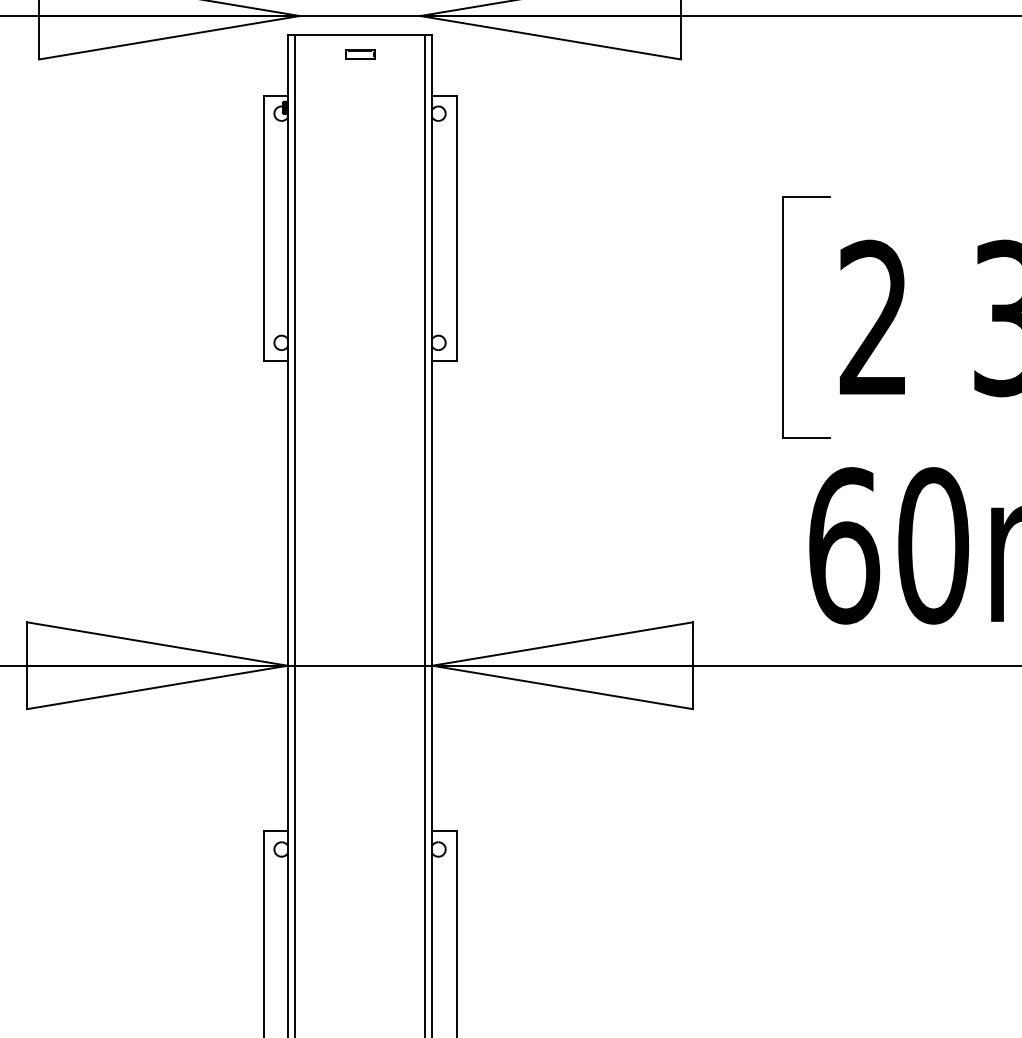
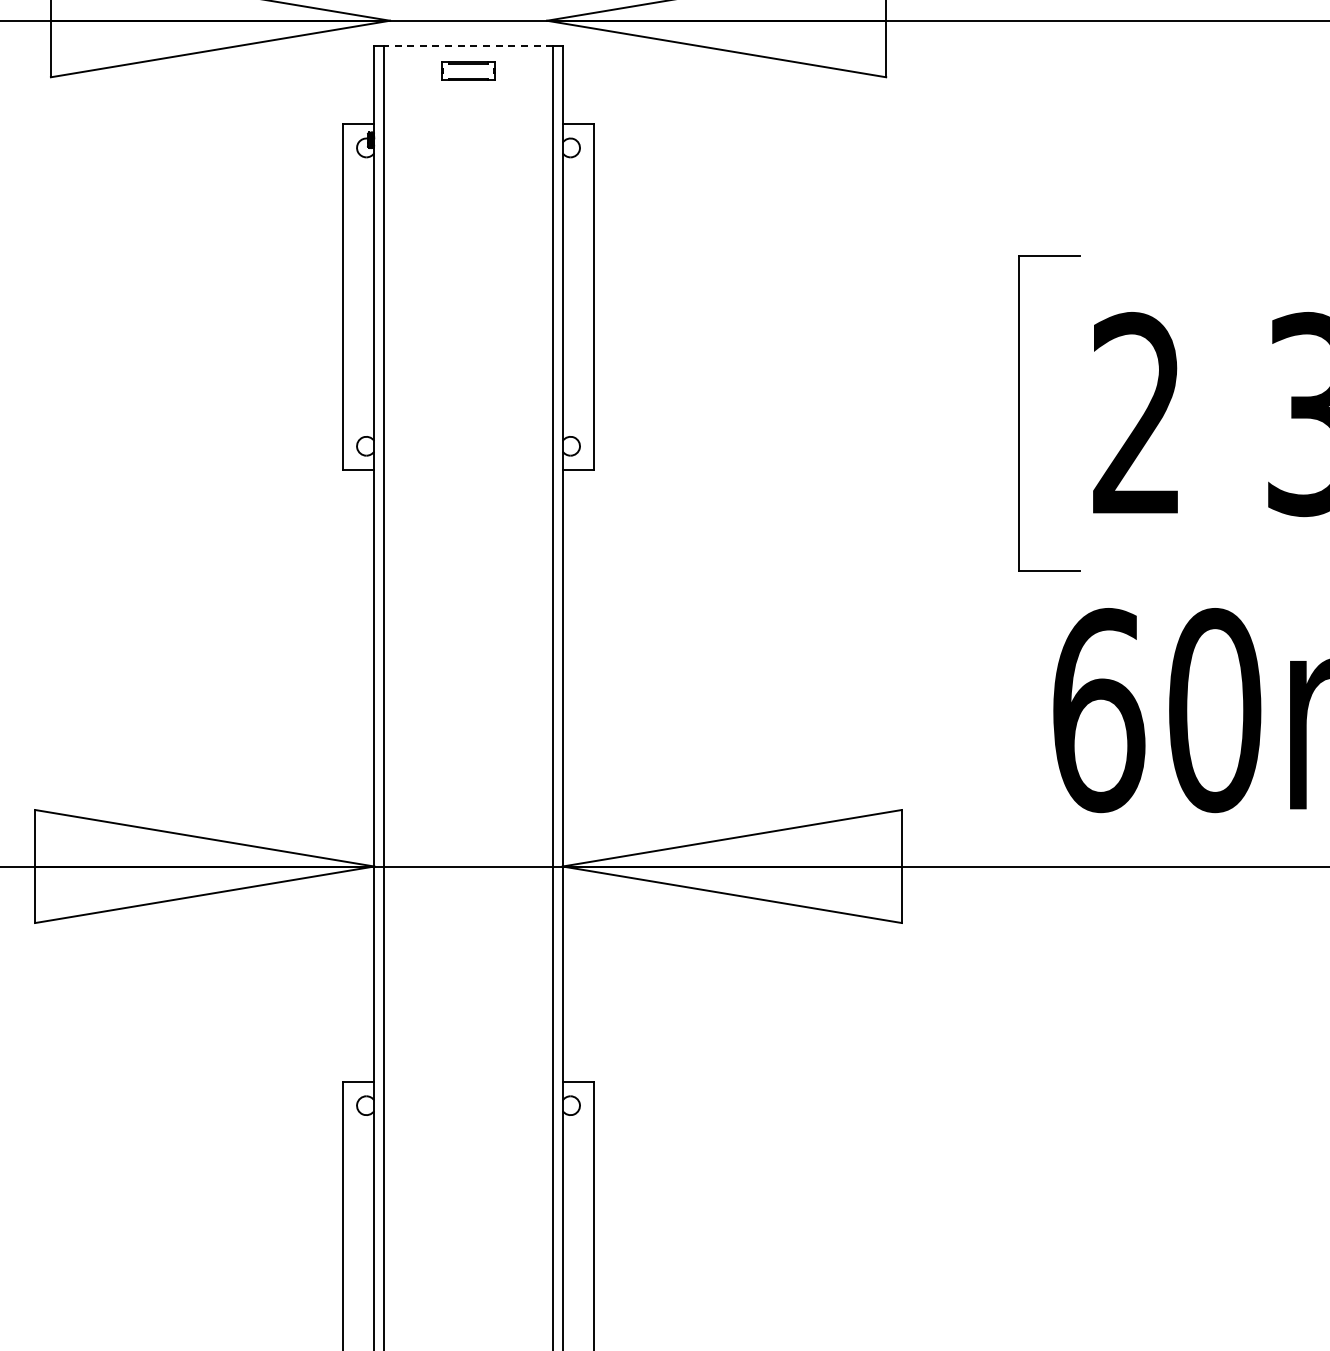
line: (360, 35) -> (468, 45), solid -> dashed
part: (360, 54) -> (468, 70), size x1.4

